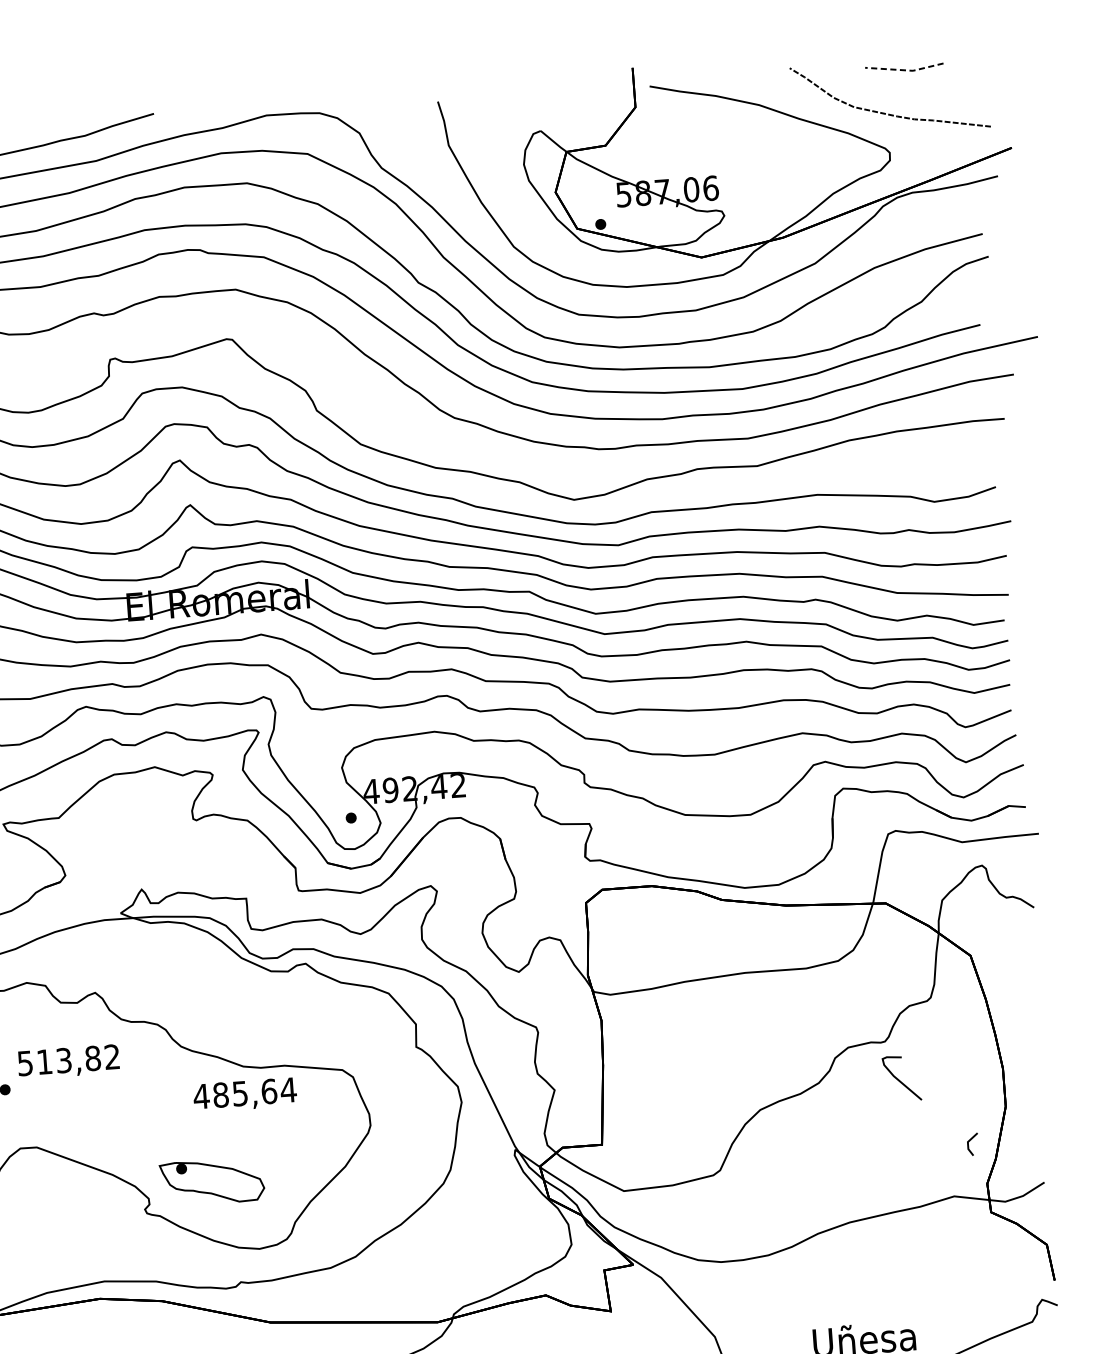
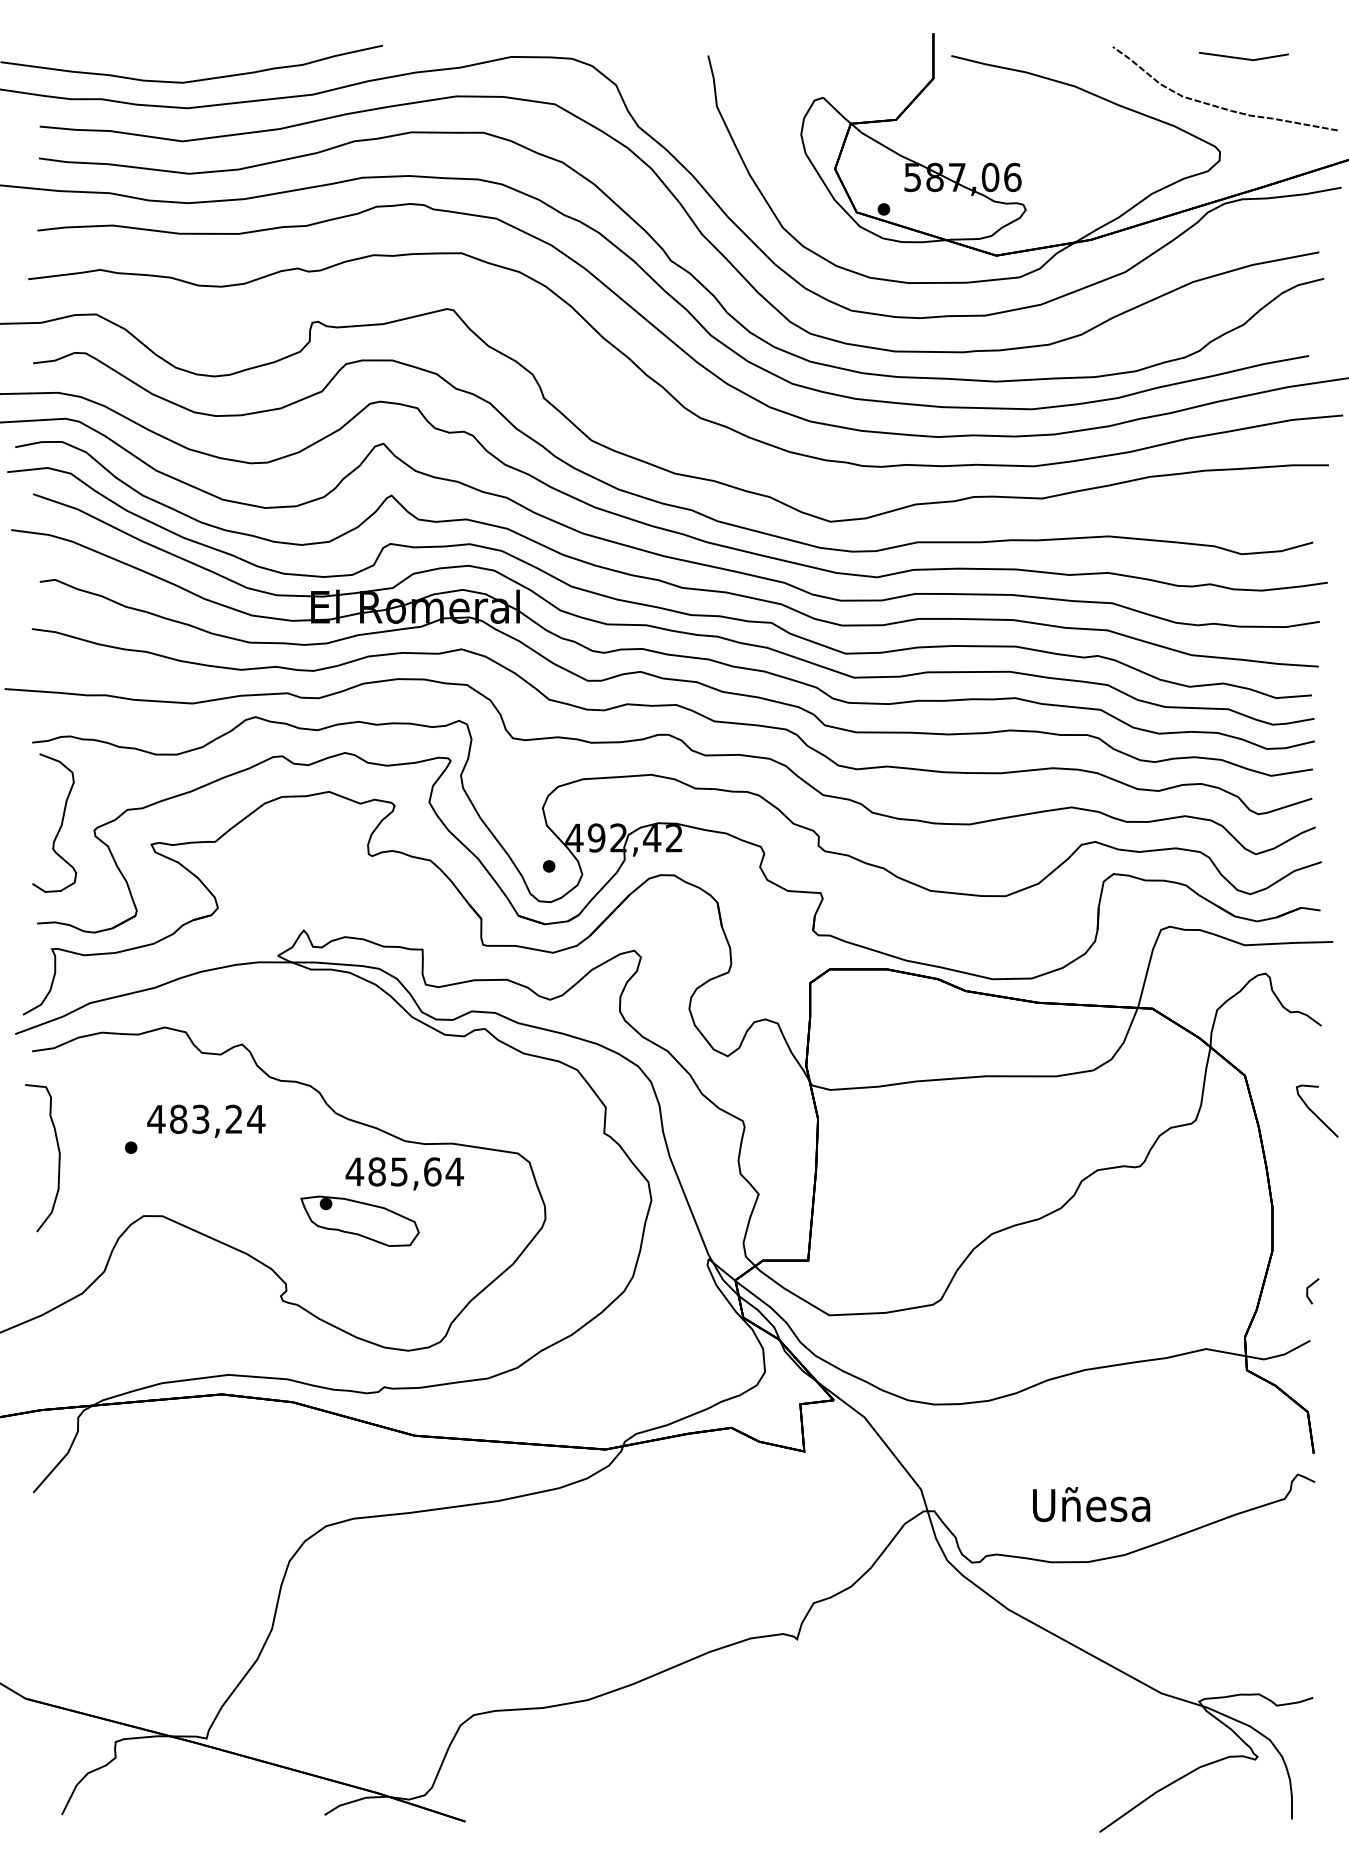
line: (905, 69) -> (1244, 58), dashed -> solid
text: (68, 1059) -> (206, 1118), 513,82 -> 483,24
curve: (899, 1079) -> (1314, 1112), moved
line: (969, 1144) -> (1308, 1291), moved
part: (211, 1181) -> (359, 1220), moved

